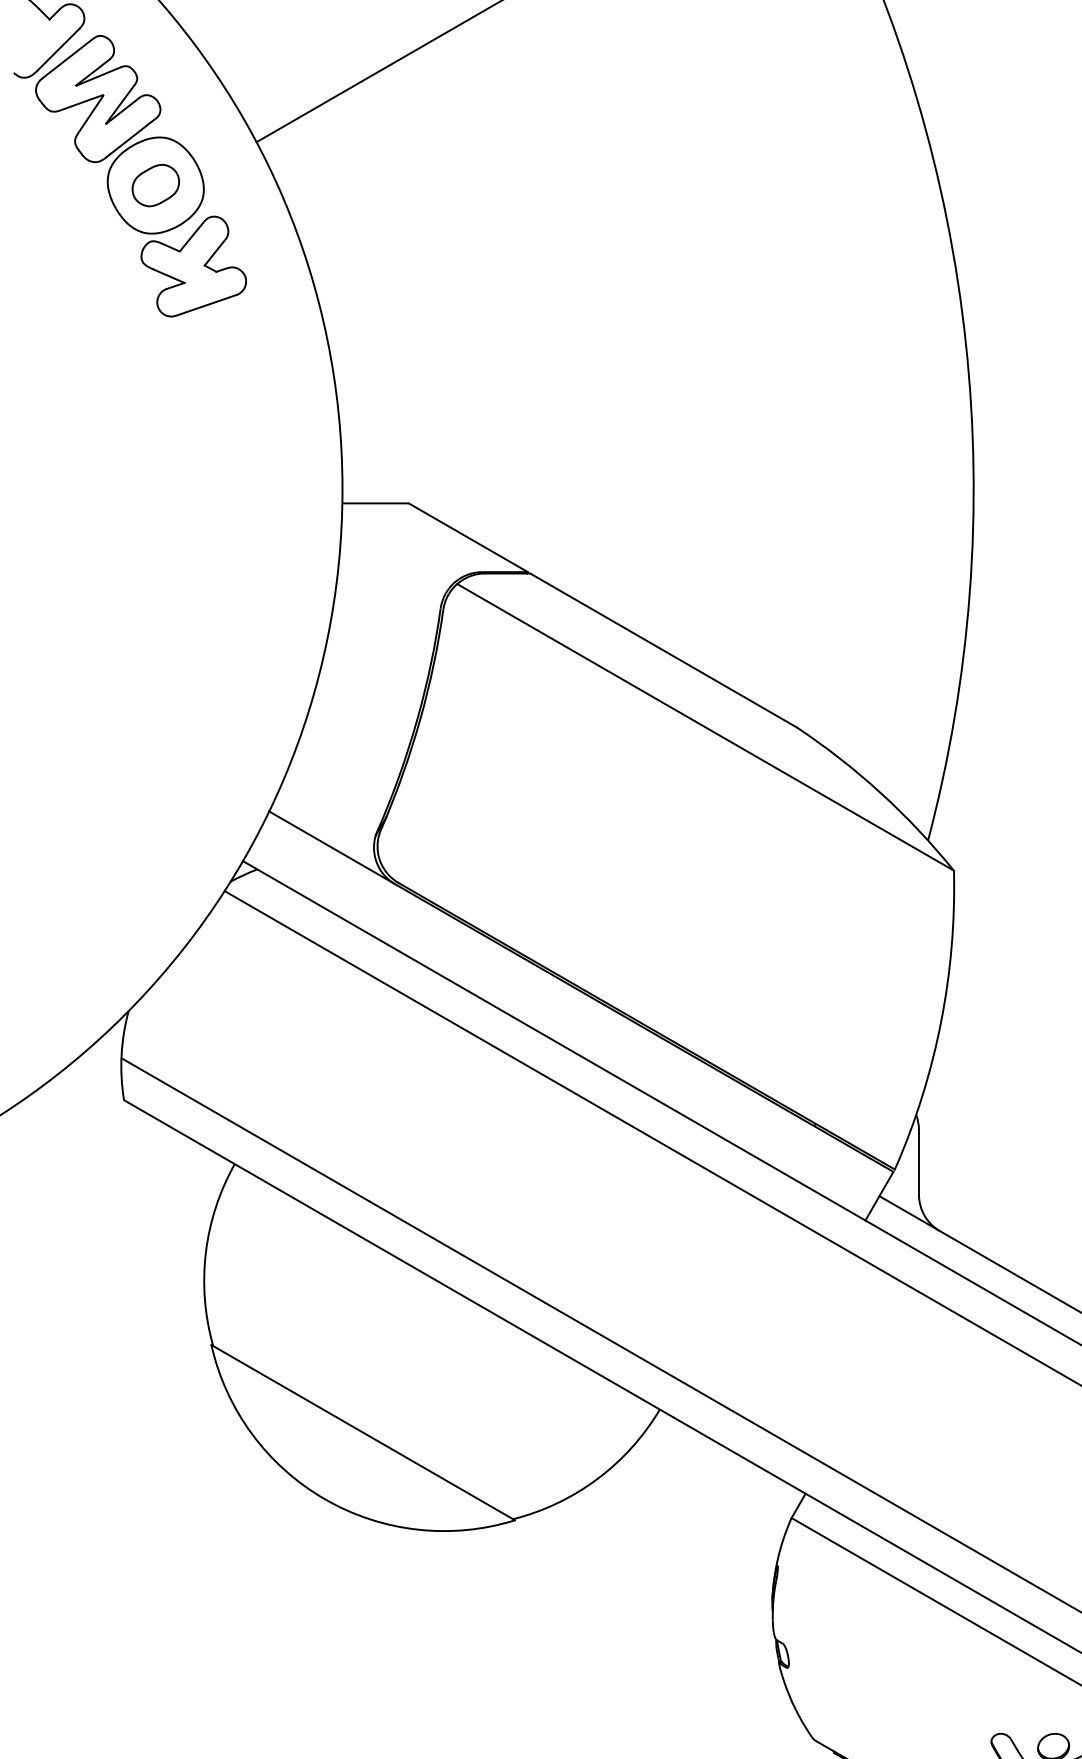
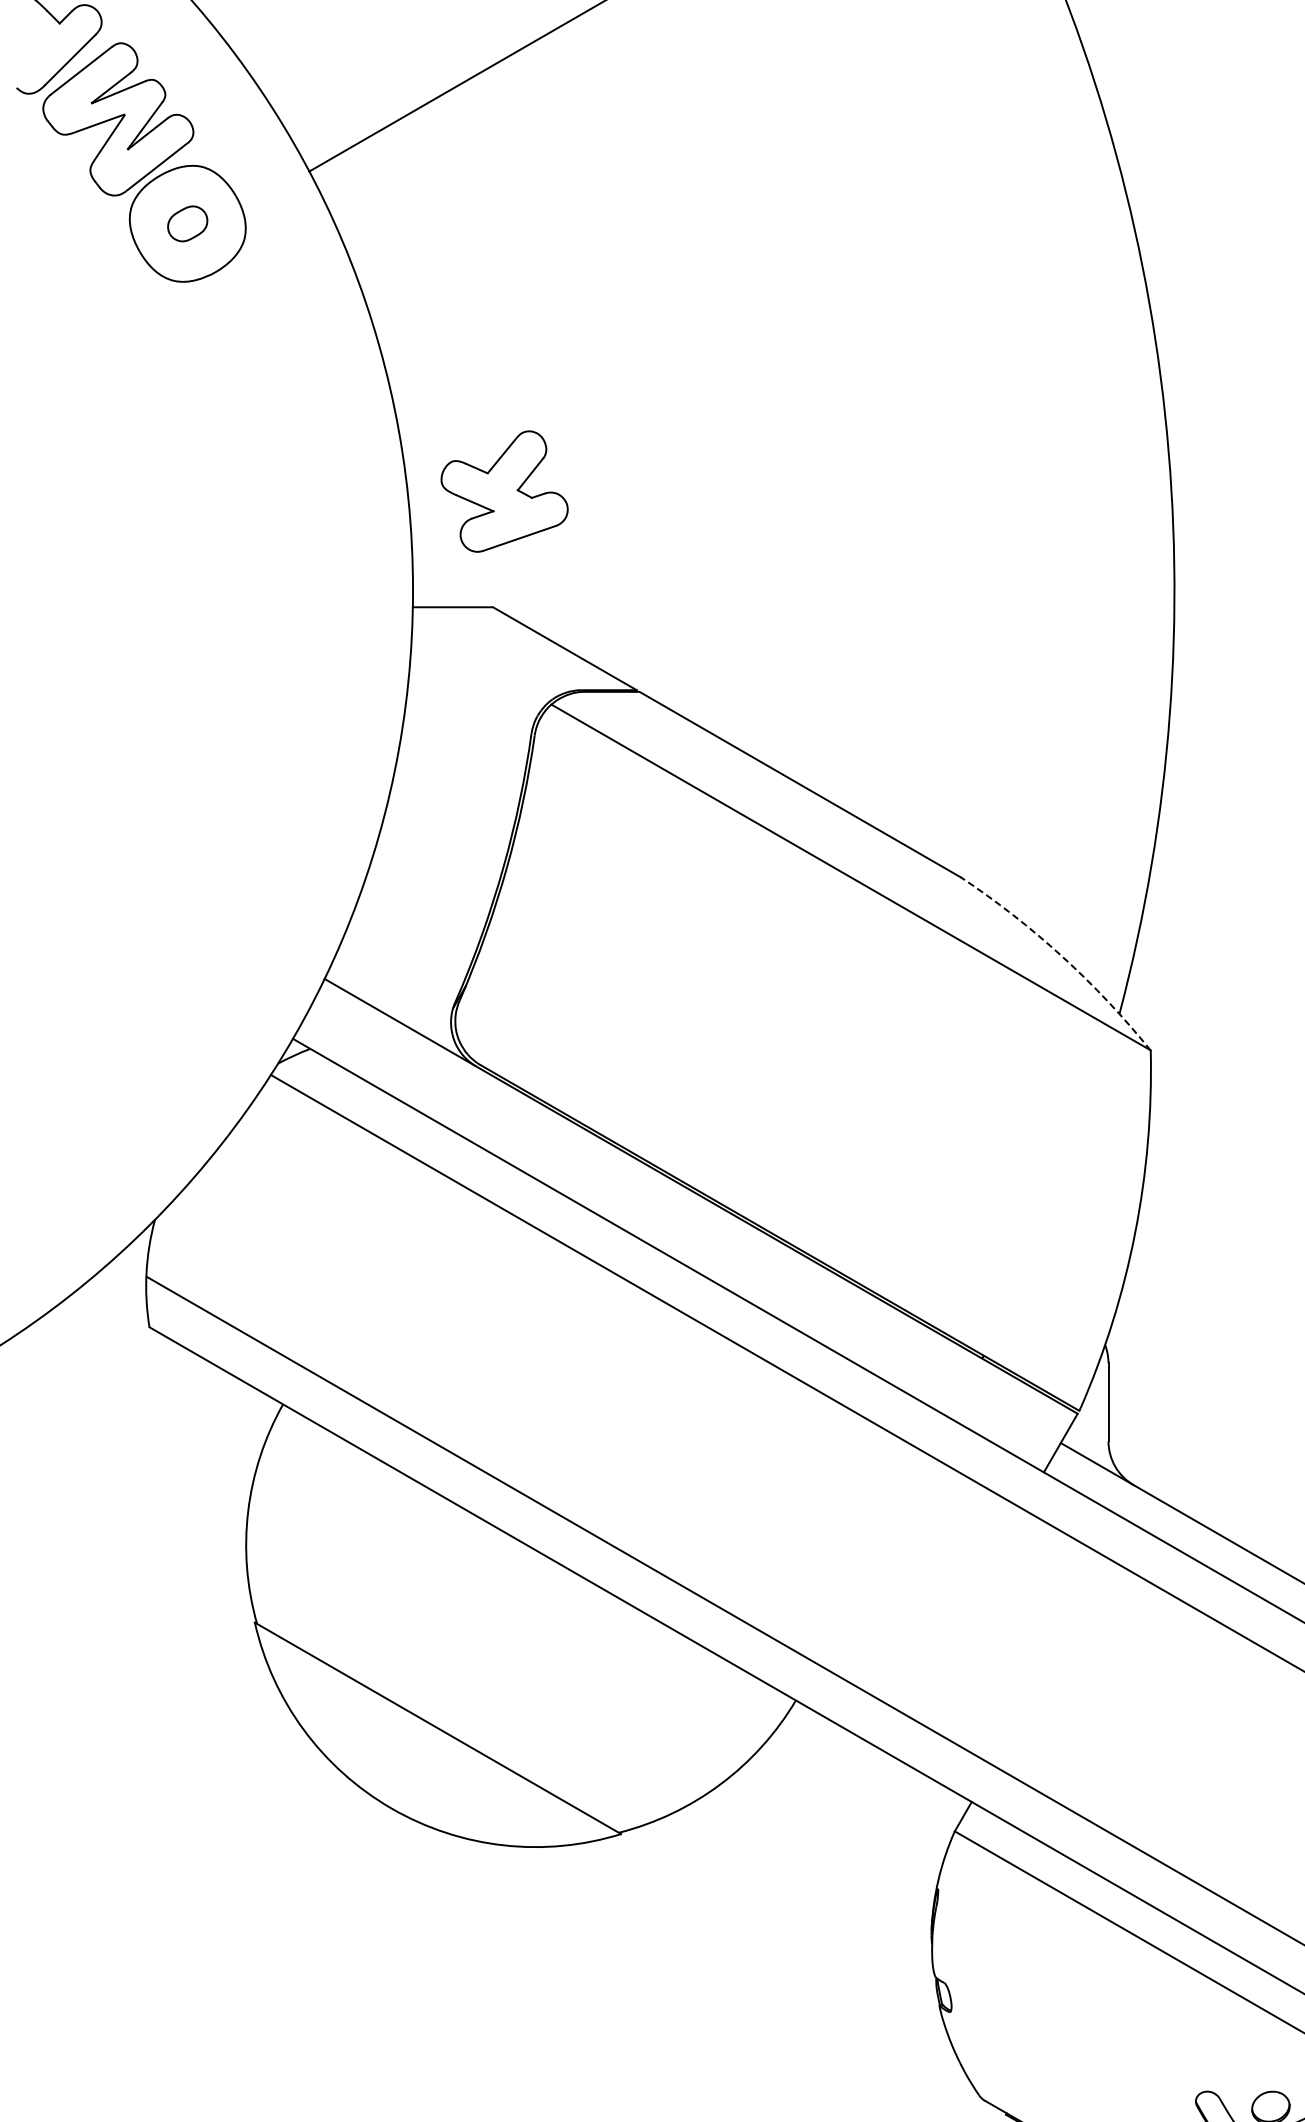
part: (155, 185) -> (187, 223), size x0.7
part: (193, 266) -> (504, 491), moved
arc: (880, 792) -> (1062, 956), solid -> dashed

